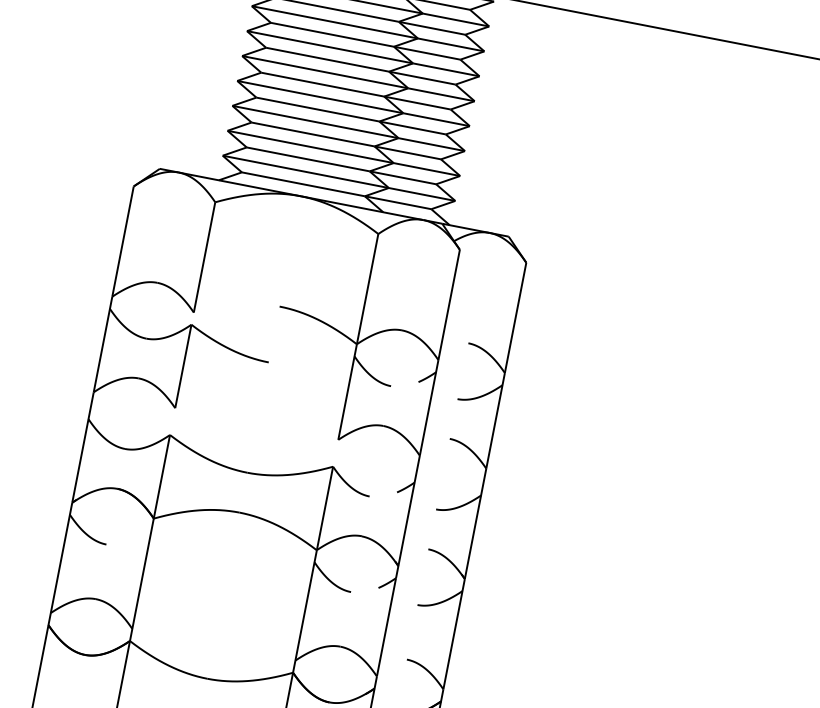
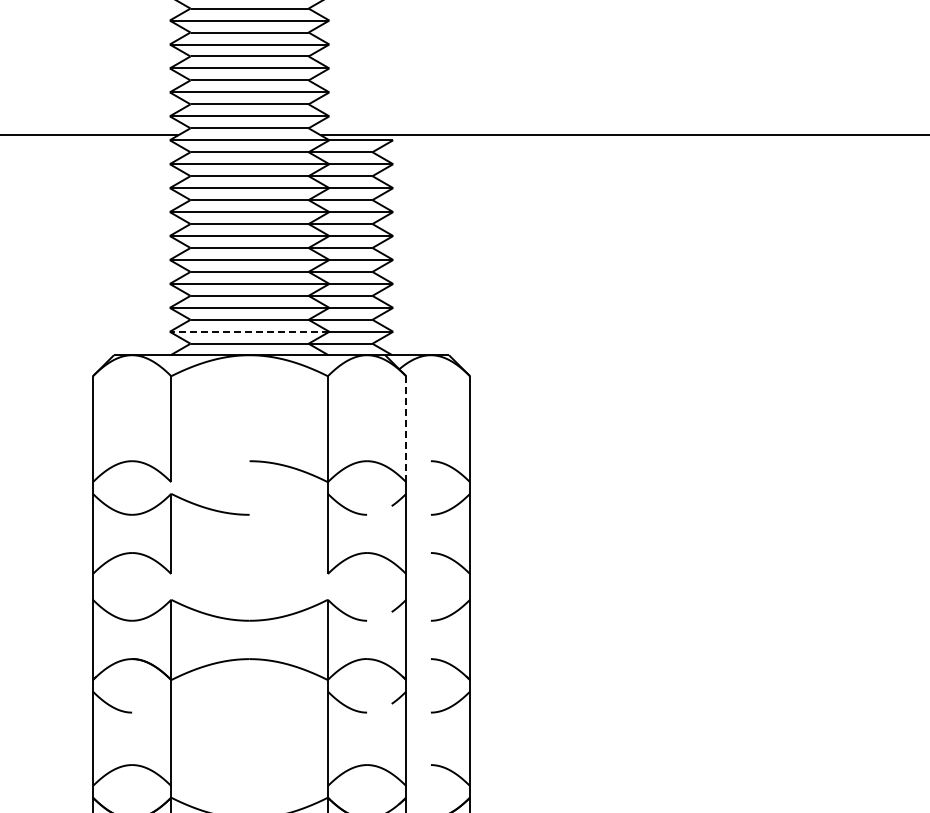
line: (305, 171) -> (249, 331), solid -> dashed
line: (449, 305) -> (406, 429), solid -> dashed

